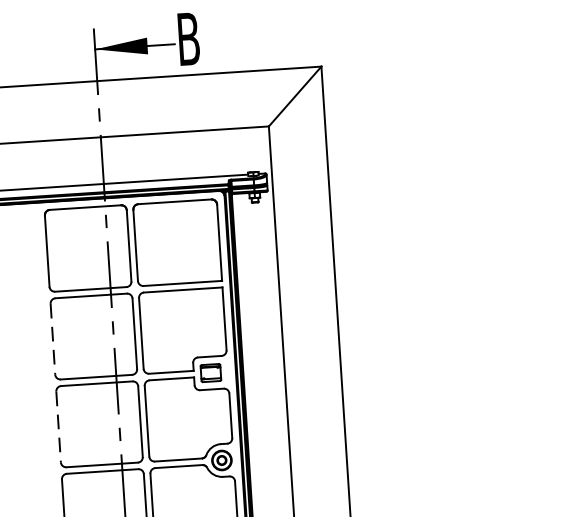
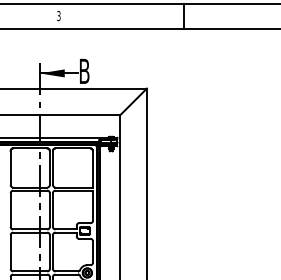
line: (52, 340) -> (10, 210), dashed -> solid
line: (58, 428) -> (10, 252), dashed -> solid

